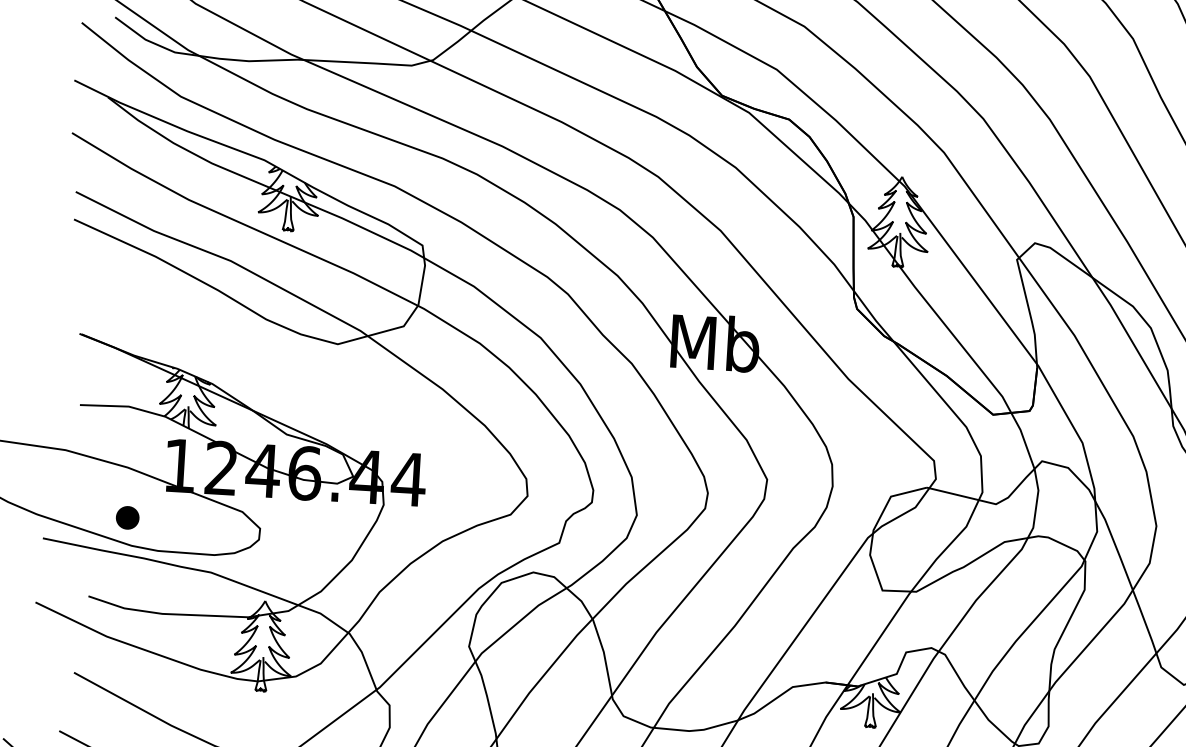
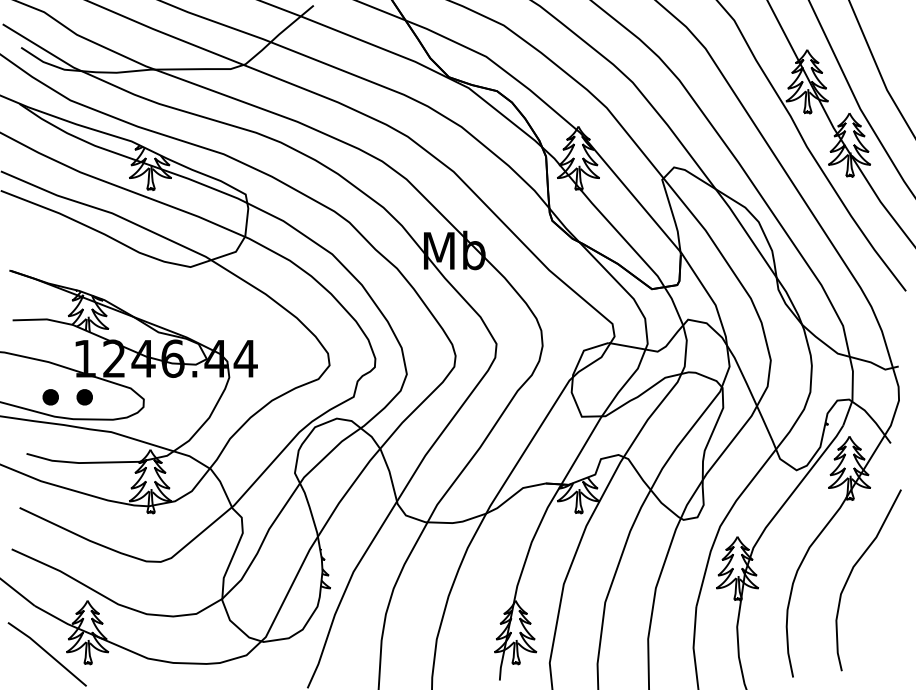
part: (175, 521) -> (84, 397), added

